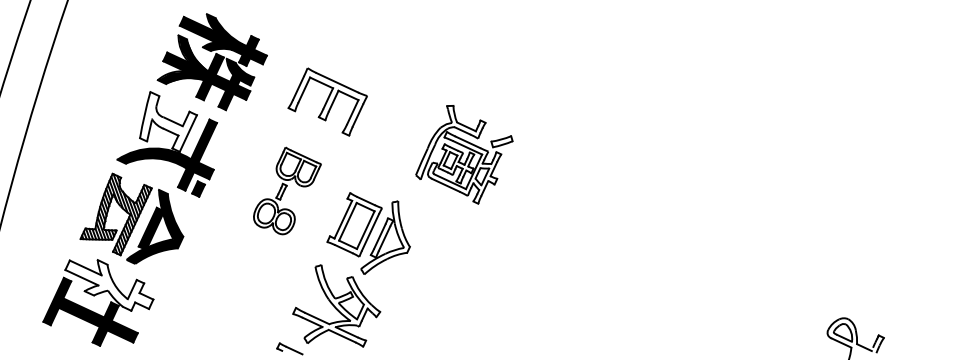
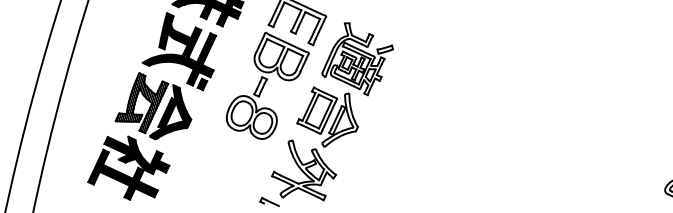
fill: (168, 122) -> (180, 35), added
part: (464, 154) -> (357, 59), moved
part: (287, 190) -> (267, 85), size x1.67
fill: (109, 285) -> (136, 155), added

